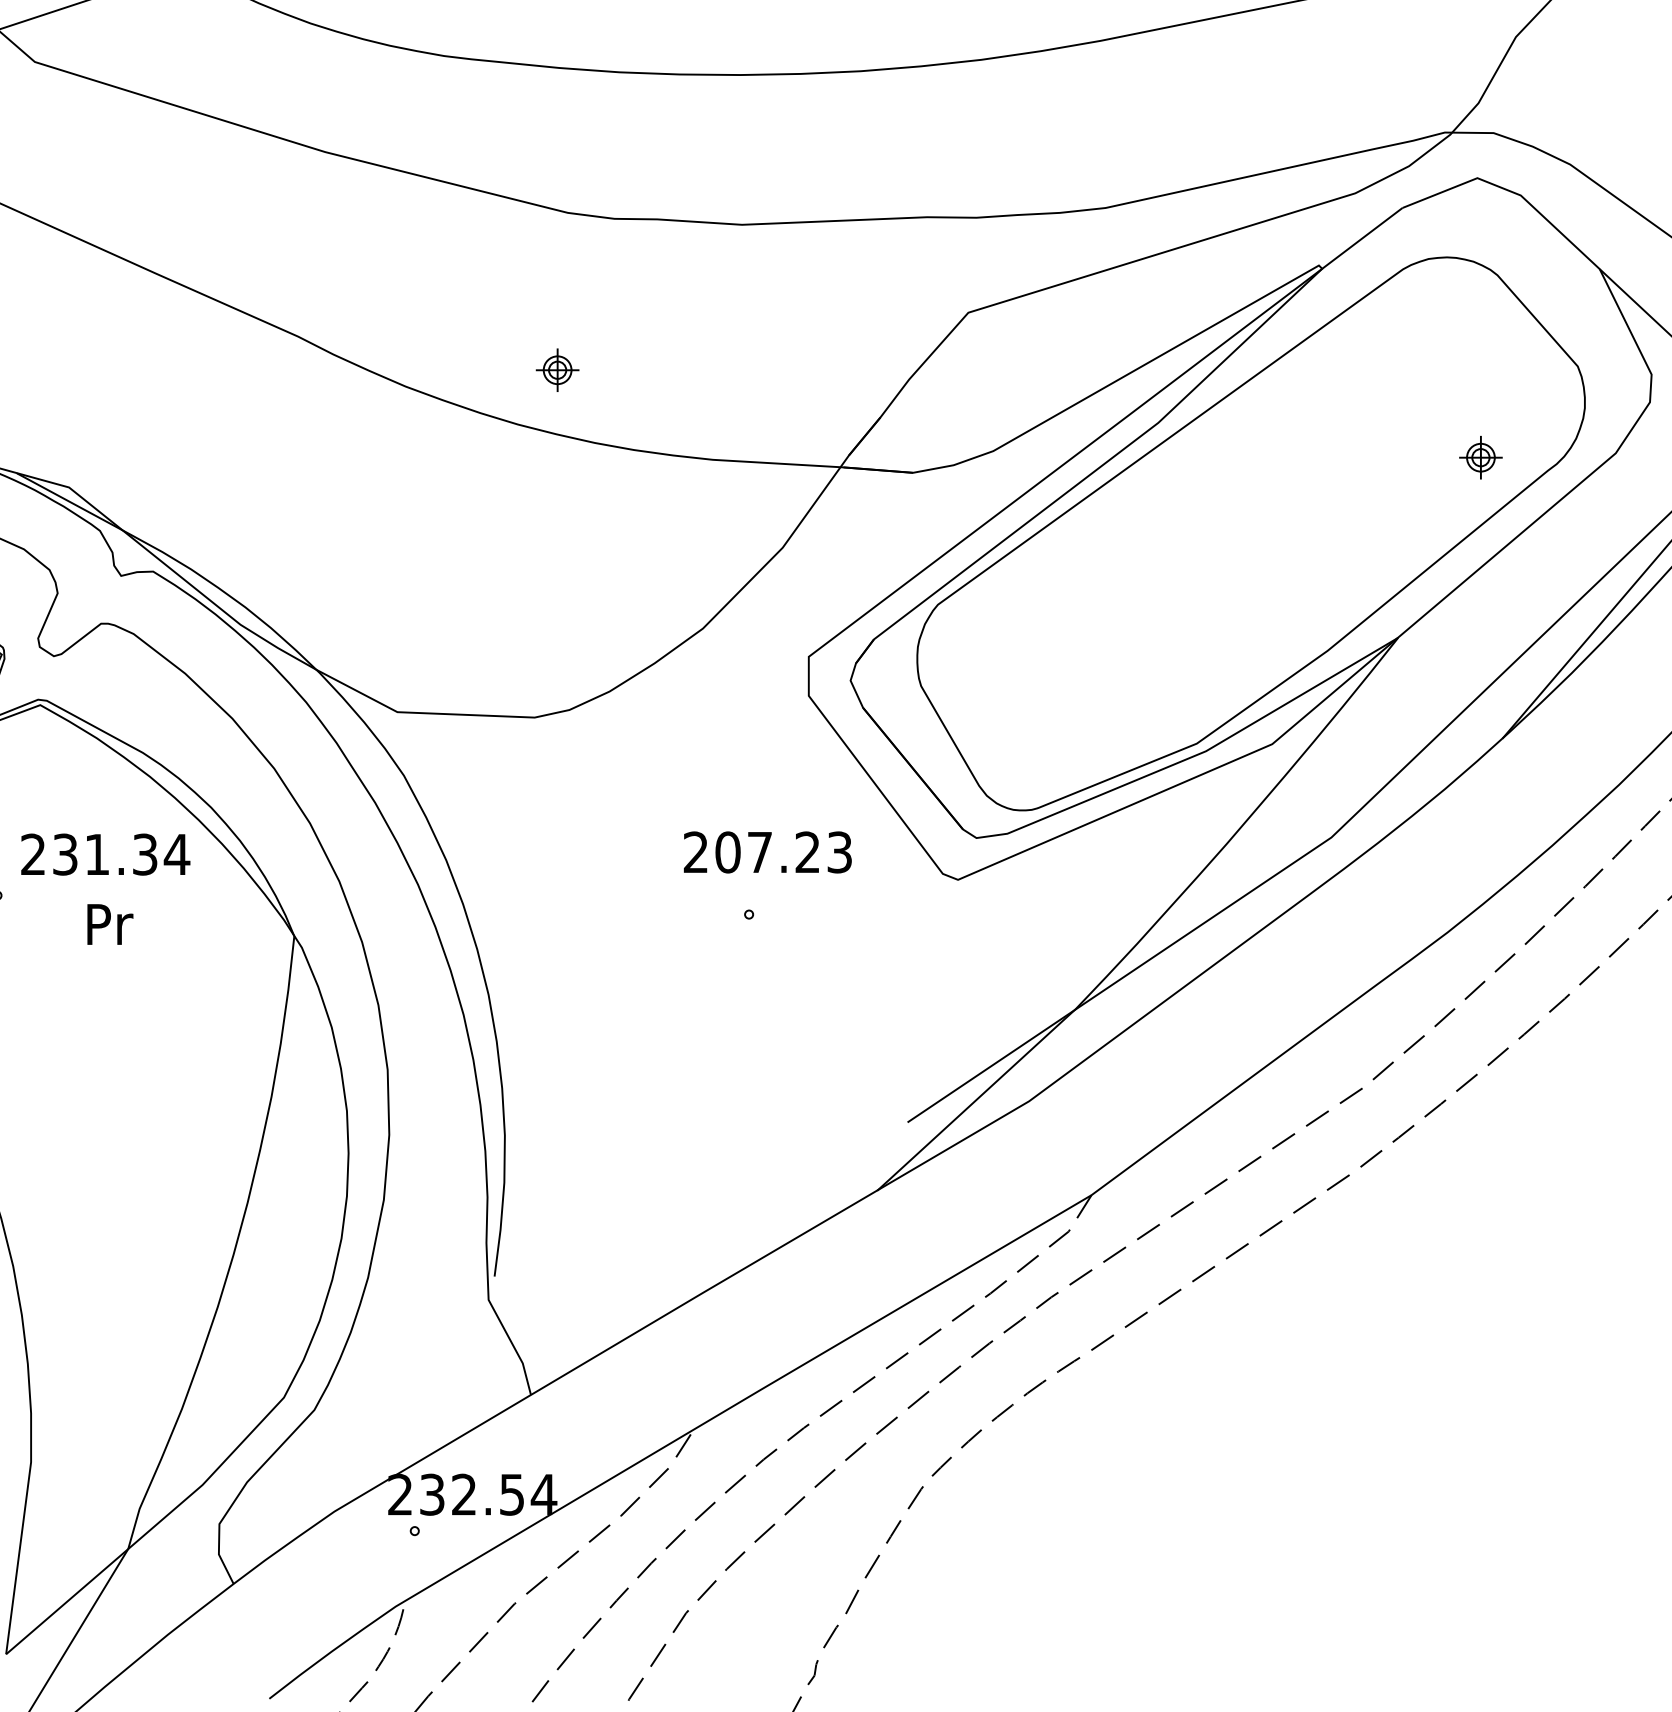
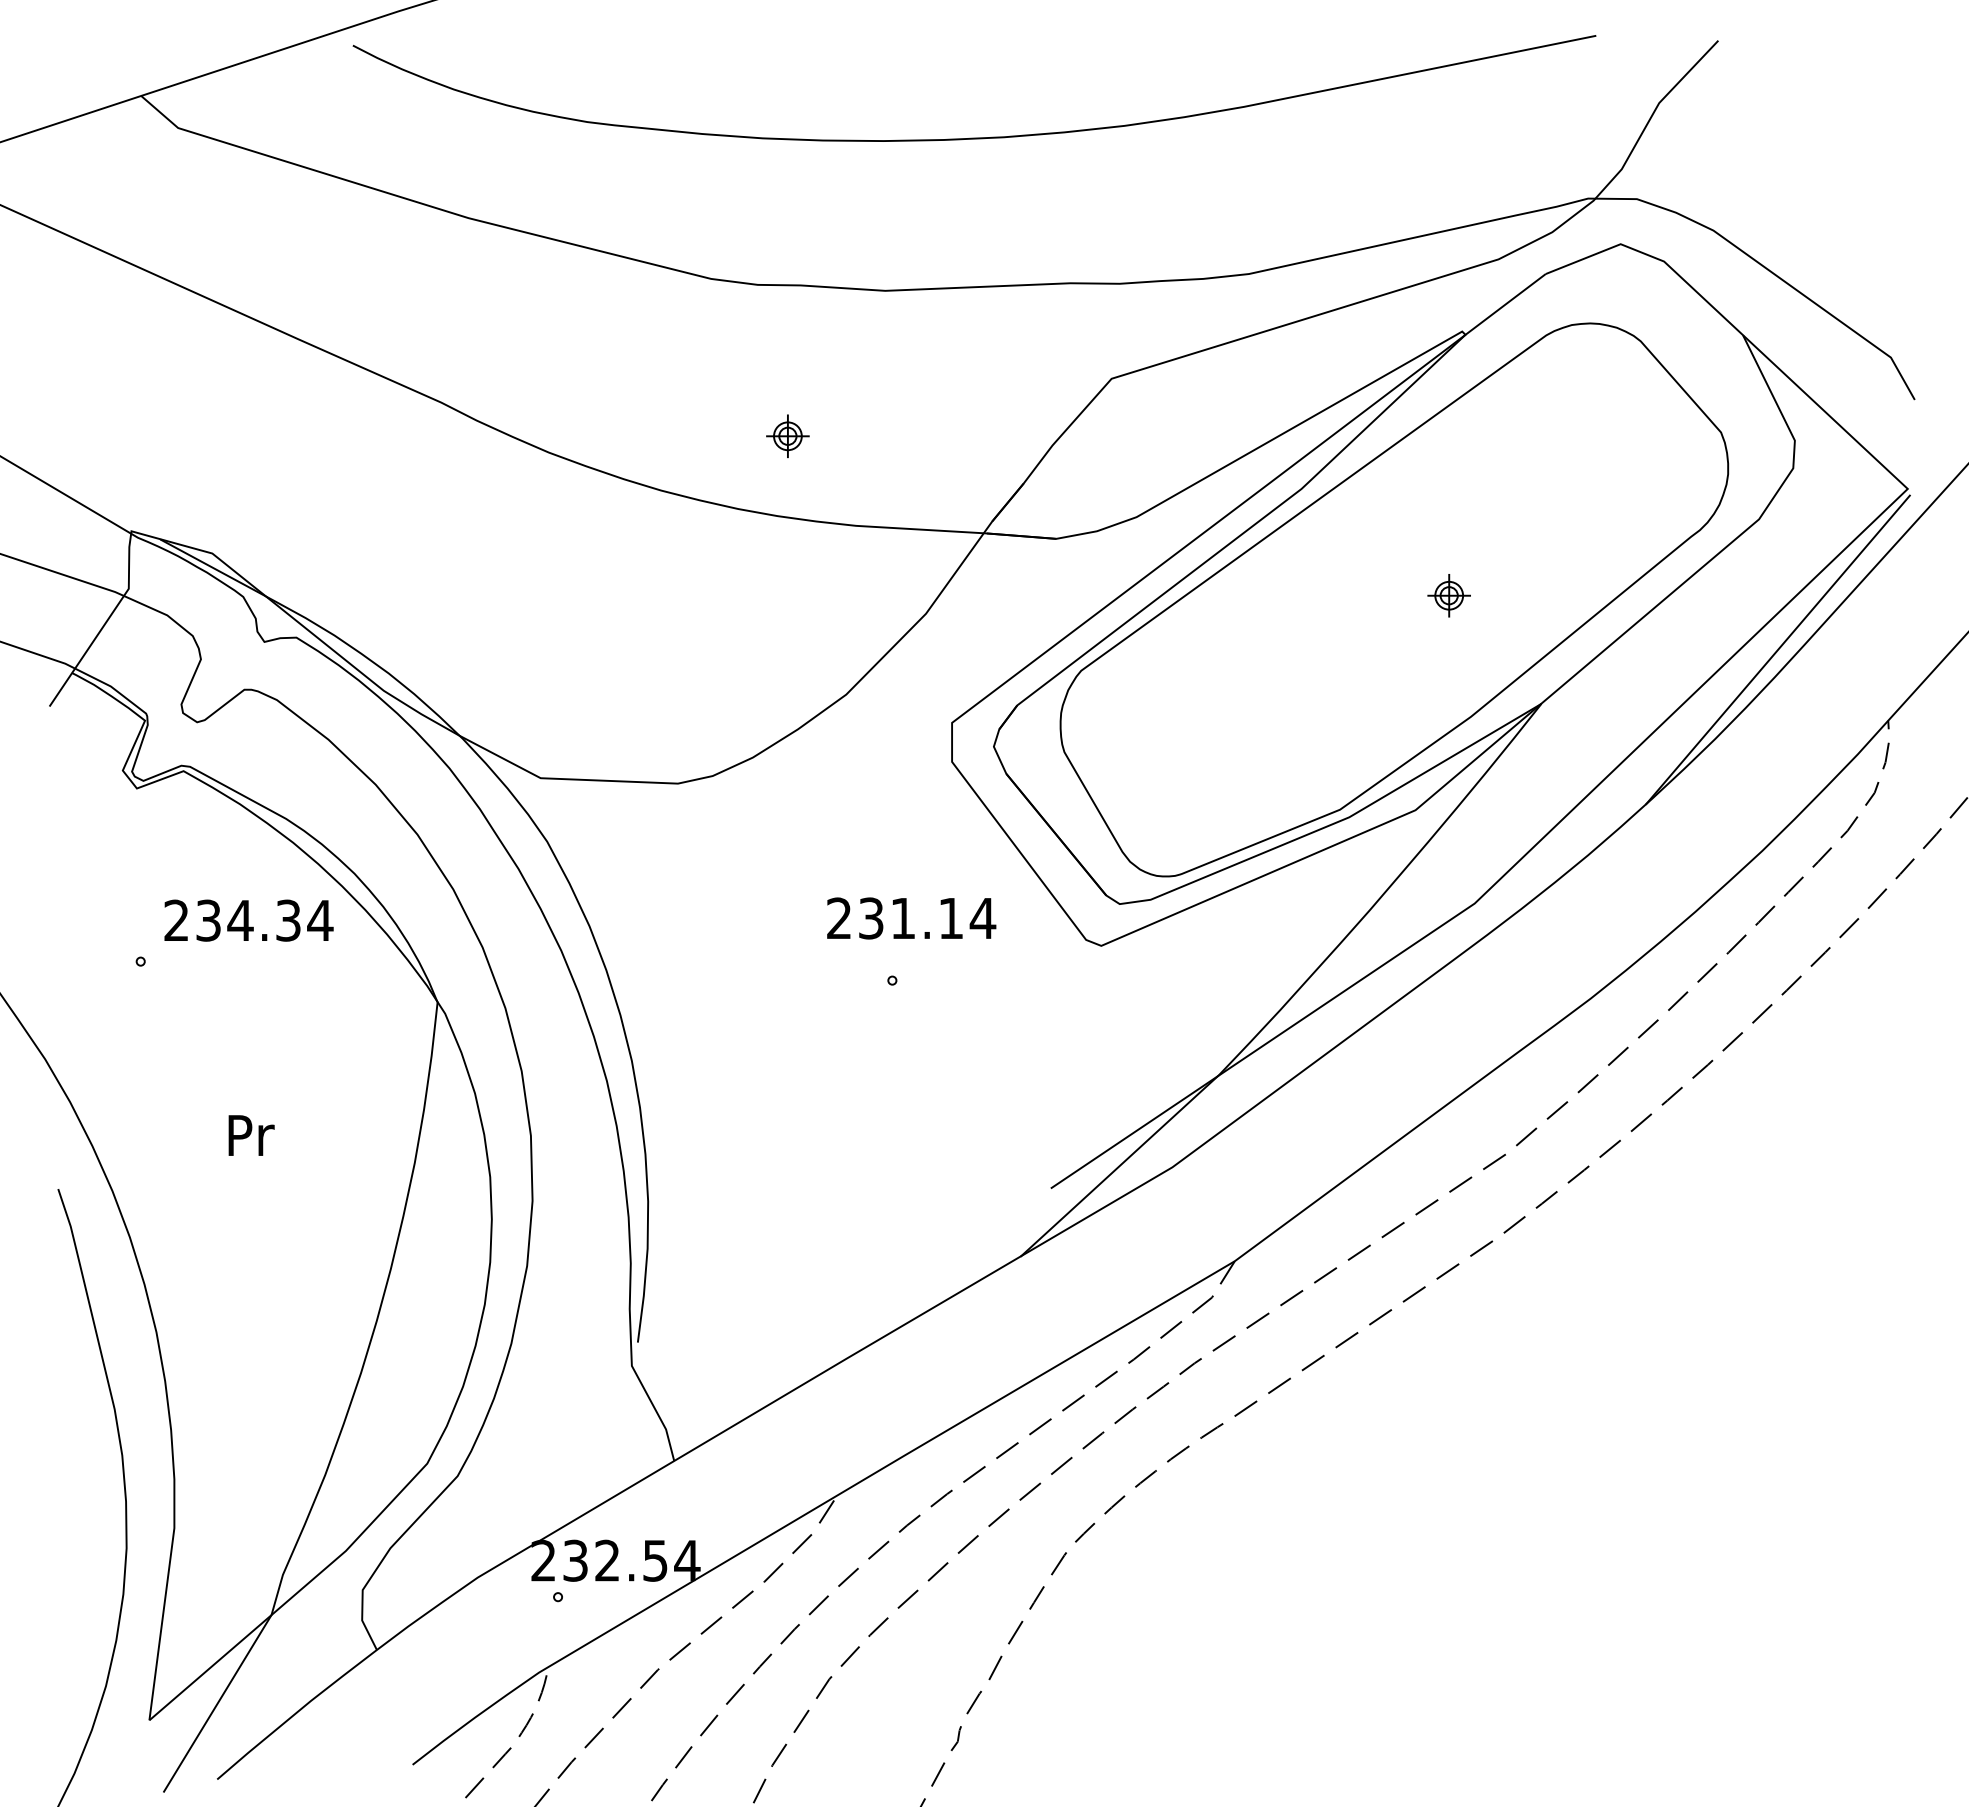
part: (557, 370) -> (787, 436), moved
part: (1480, 457) -> (1448, 595), moved
text: (784, 852) -> (927, 918), 207.23 -> 231.14
text: (97, 854) -> (240, 920), 231.34 -> 234.34
text: (110, 924) -> (251, 1135), moved

